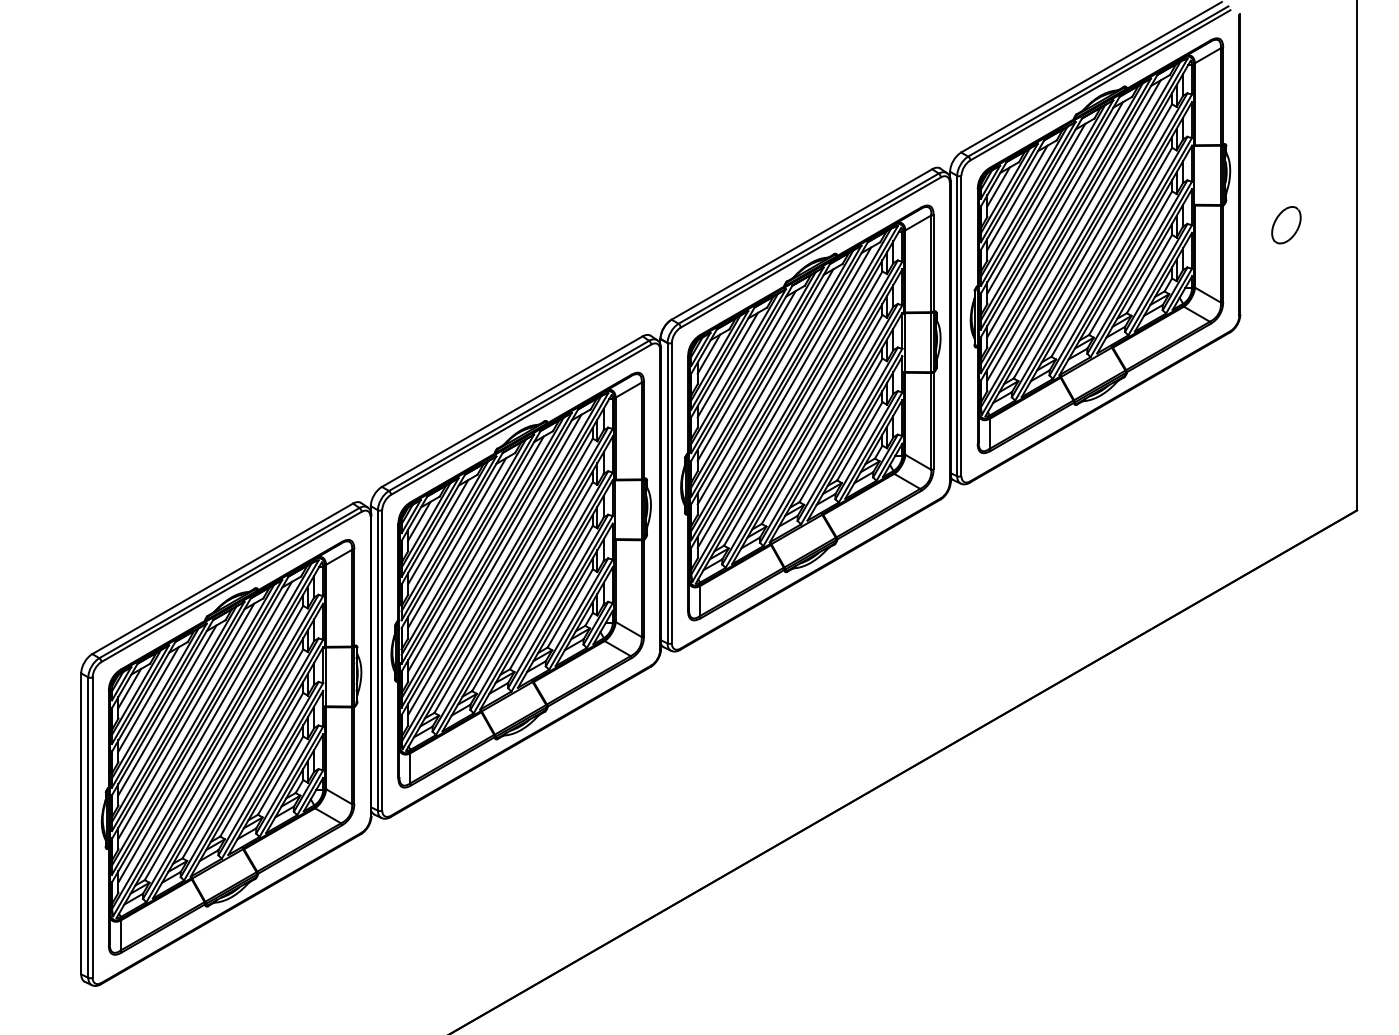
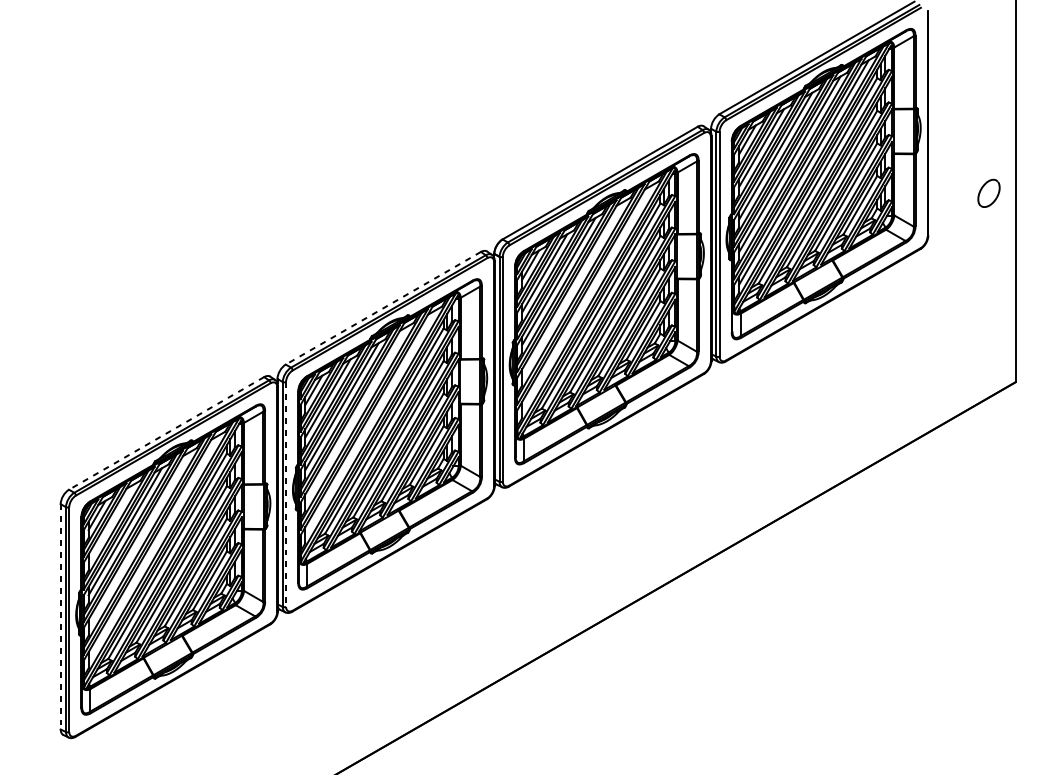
part: (1286, 225) -> (989, 193), moved
line: (765, 386) -> (572, 289), removed
line: (784, 397) -> (587, 297), removed
line: (512, 411) -> (383, 308), solid -> dashed
line: (475, 553) -> (355, 414), removed
line: (494, 564) -> (370, 422), removed
line: (222, 578) -> (166, 433), solid -> dashed
line: (382, 660) -> (286, 494), solid -> dashed
line: (148, 699) -> (111, 523), removed
line: (186, 720) -> (139, 539), removed
line: (204, 731) -> (152, 547), removed
line: (81, 823) -> (60, 616), solid -> dashed

